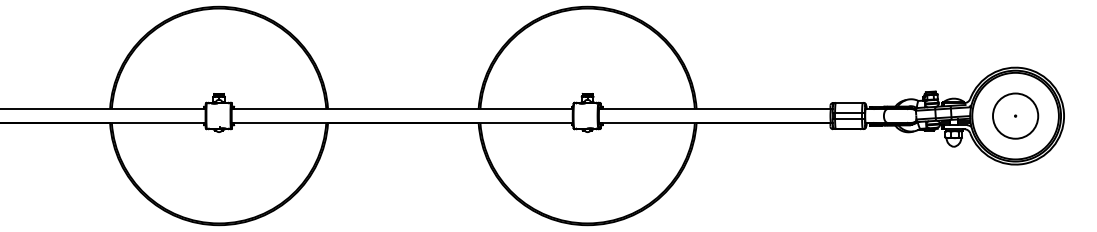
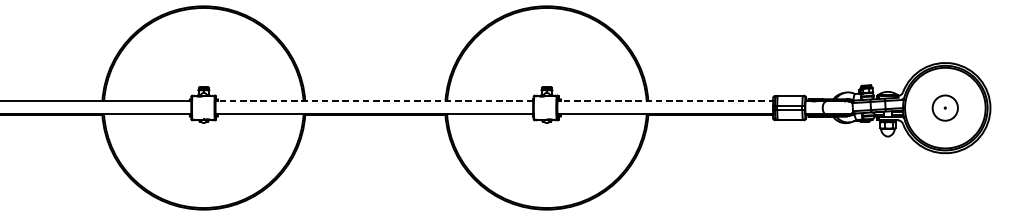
line: (402, 109) -> (374, 101), solid -> dashed
line: (715, 109) -> (665, 101), solid -> dashed
circle: (1015, 115) -> (945, 107), size x0.6

